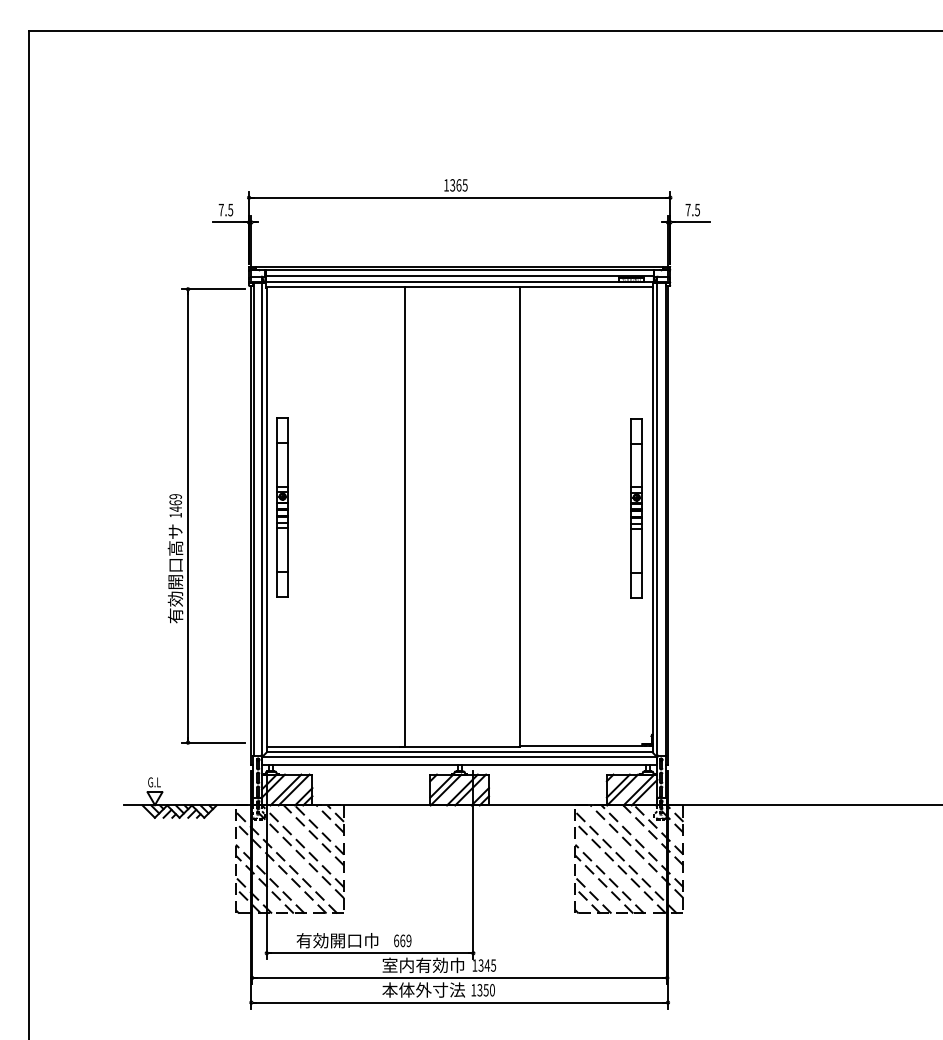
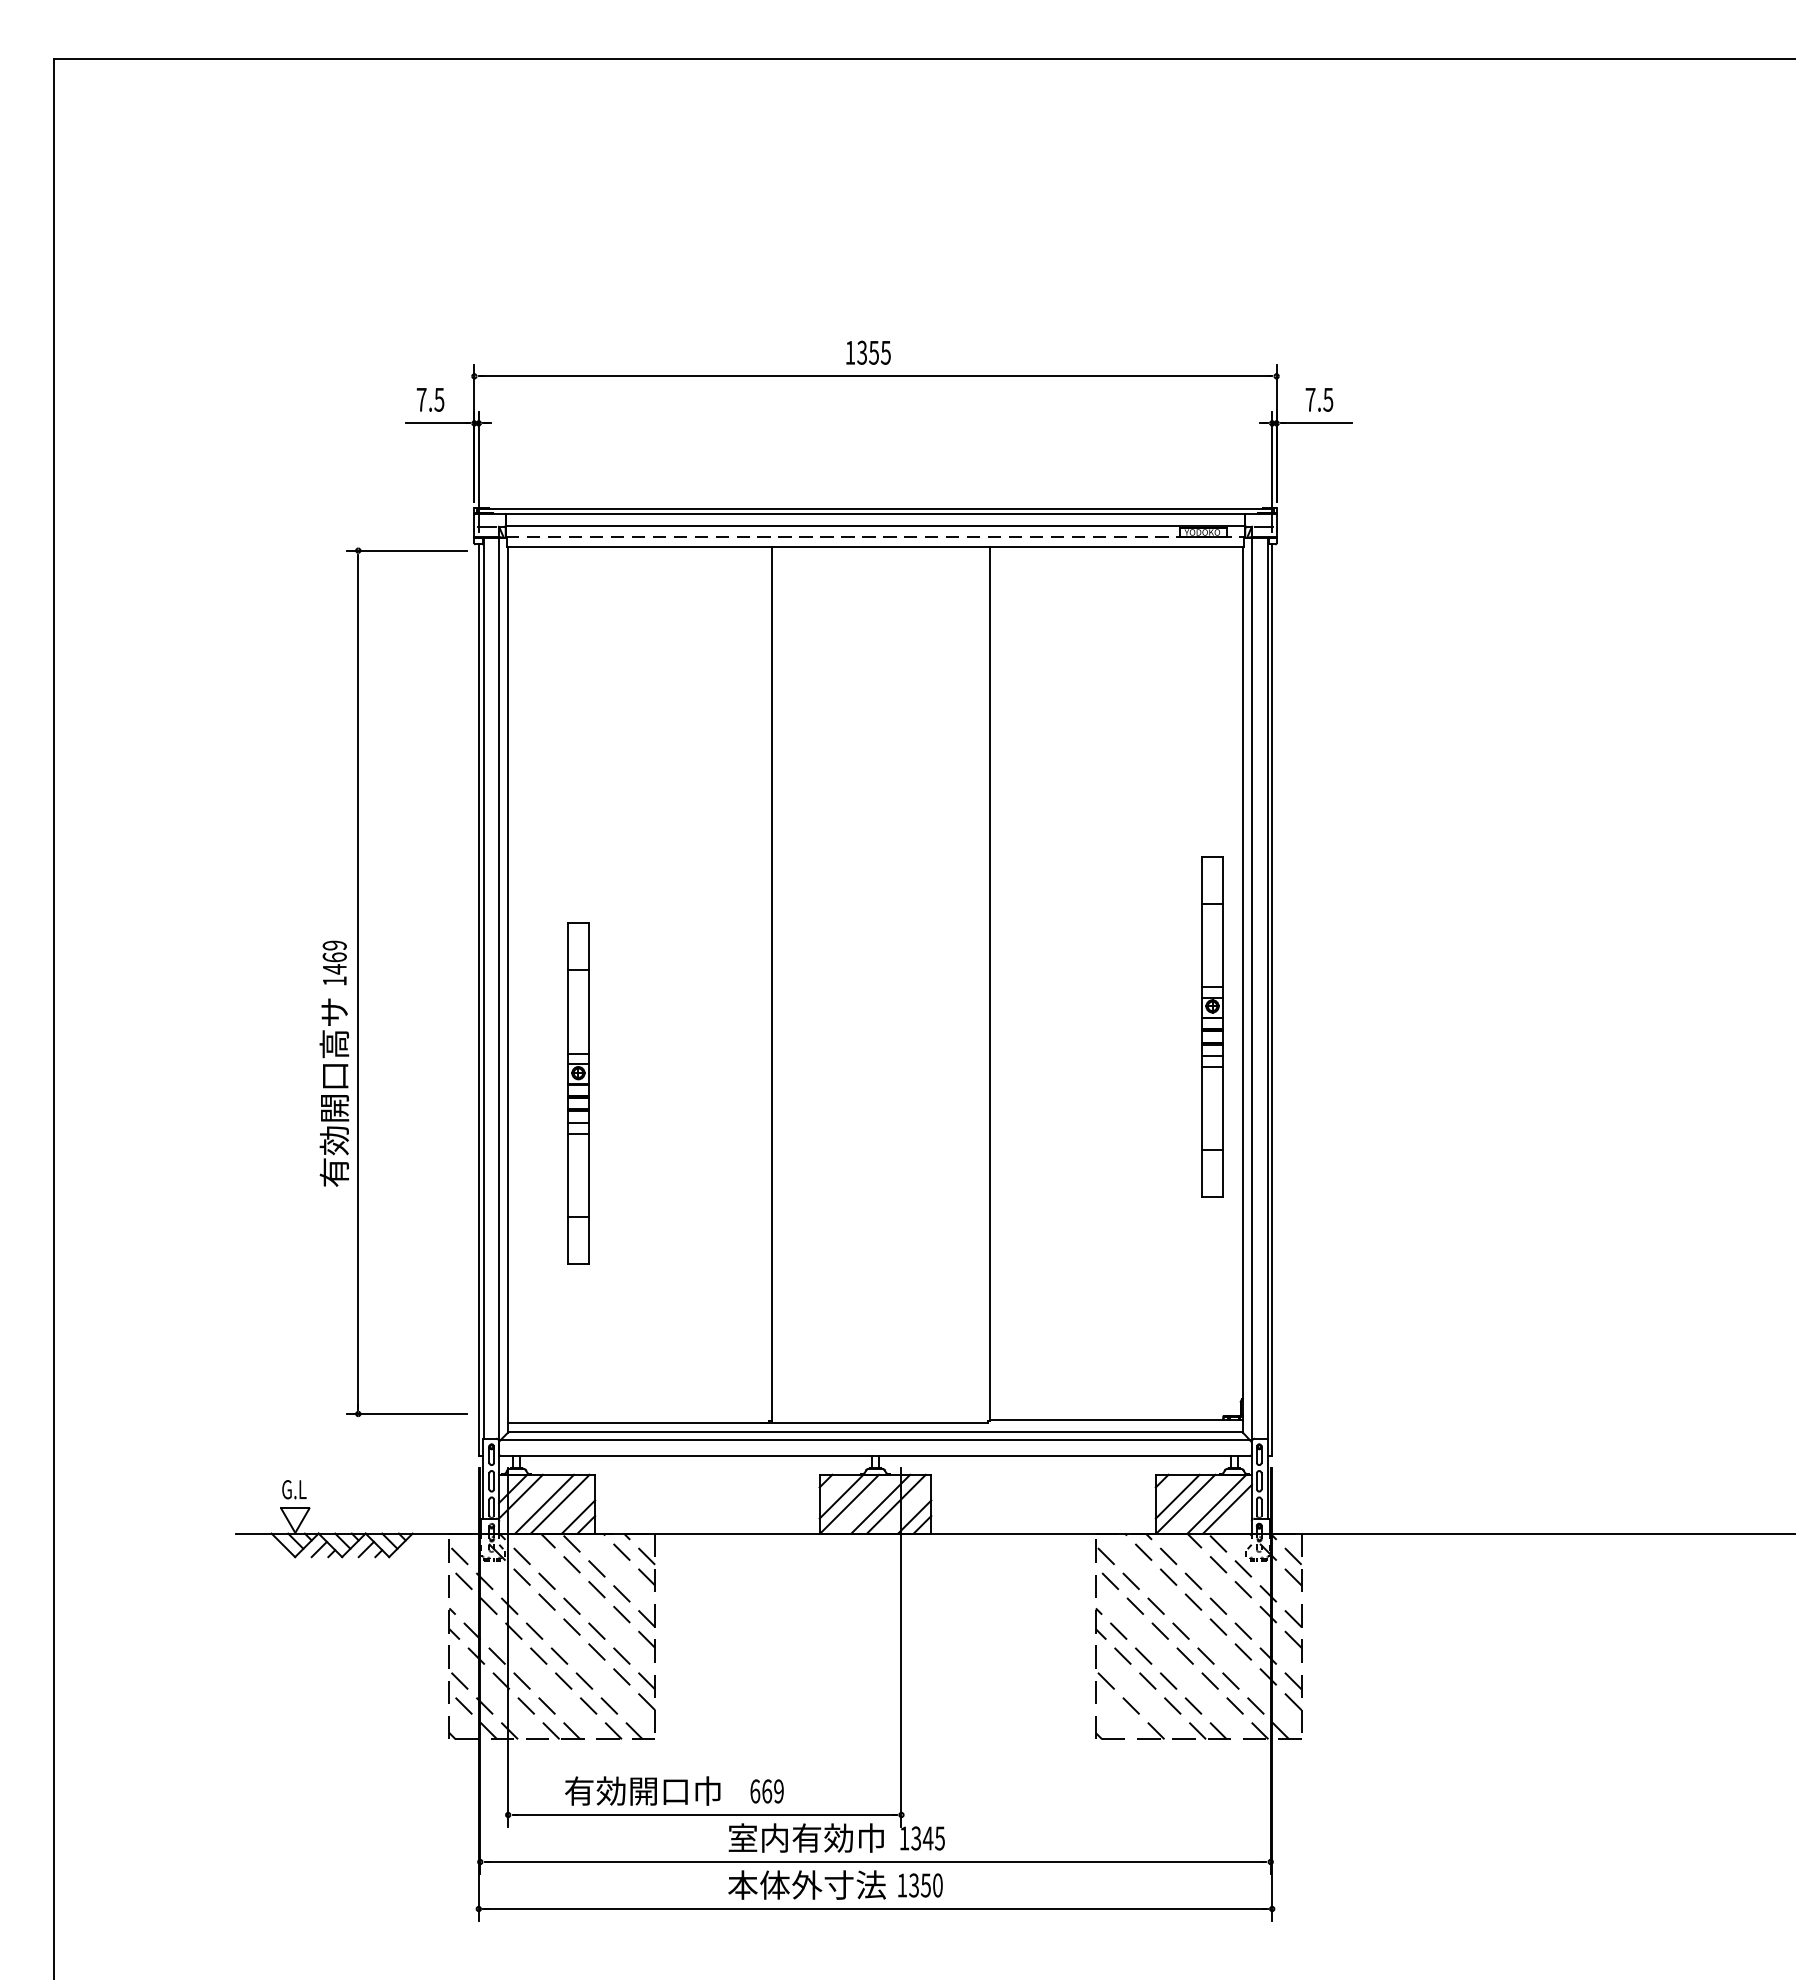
text: (458, 185) -> (873, 353), 1365 -> 1355
line: (459, 282) -> (875, 537), solid -> dashed
part: (282, 507) -> (578, 1093), moved
part: (636, 508) -> (1212, 1027), moved
line: (587, 900) -> (1118, 1714), removed

